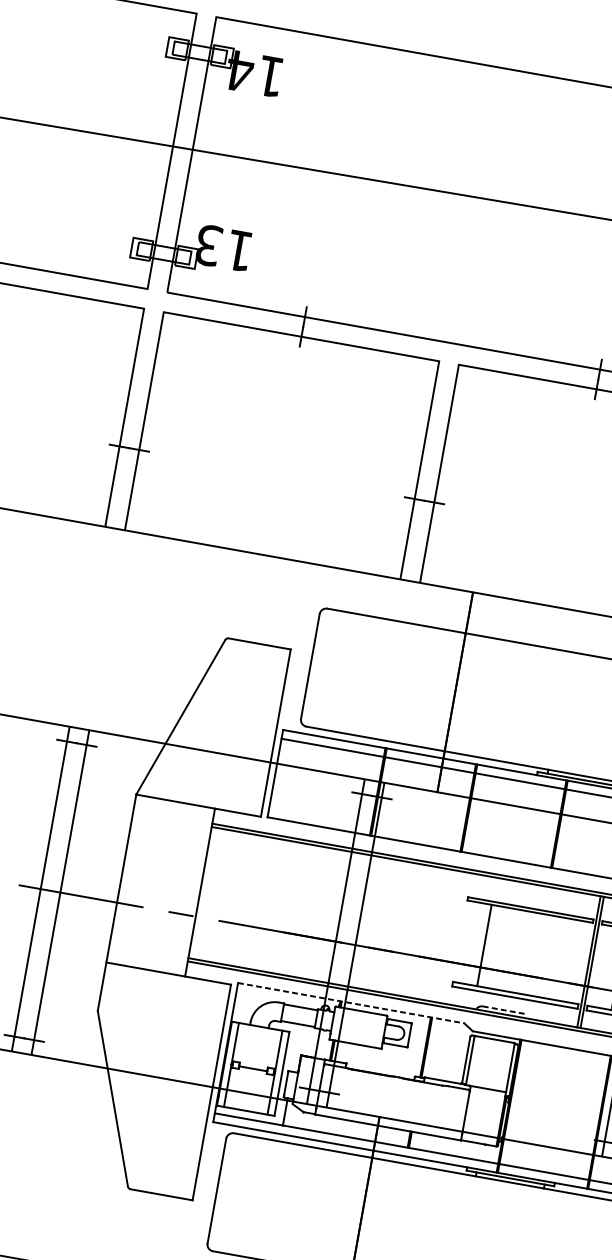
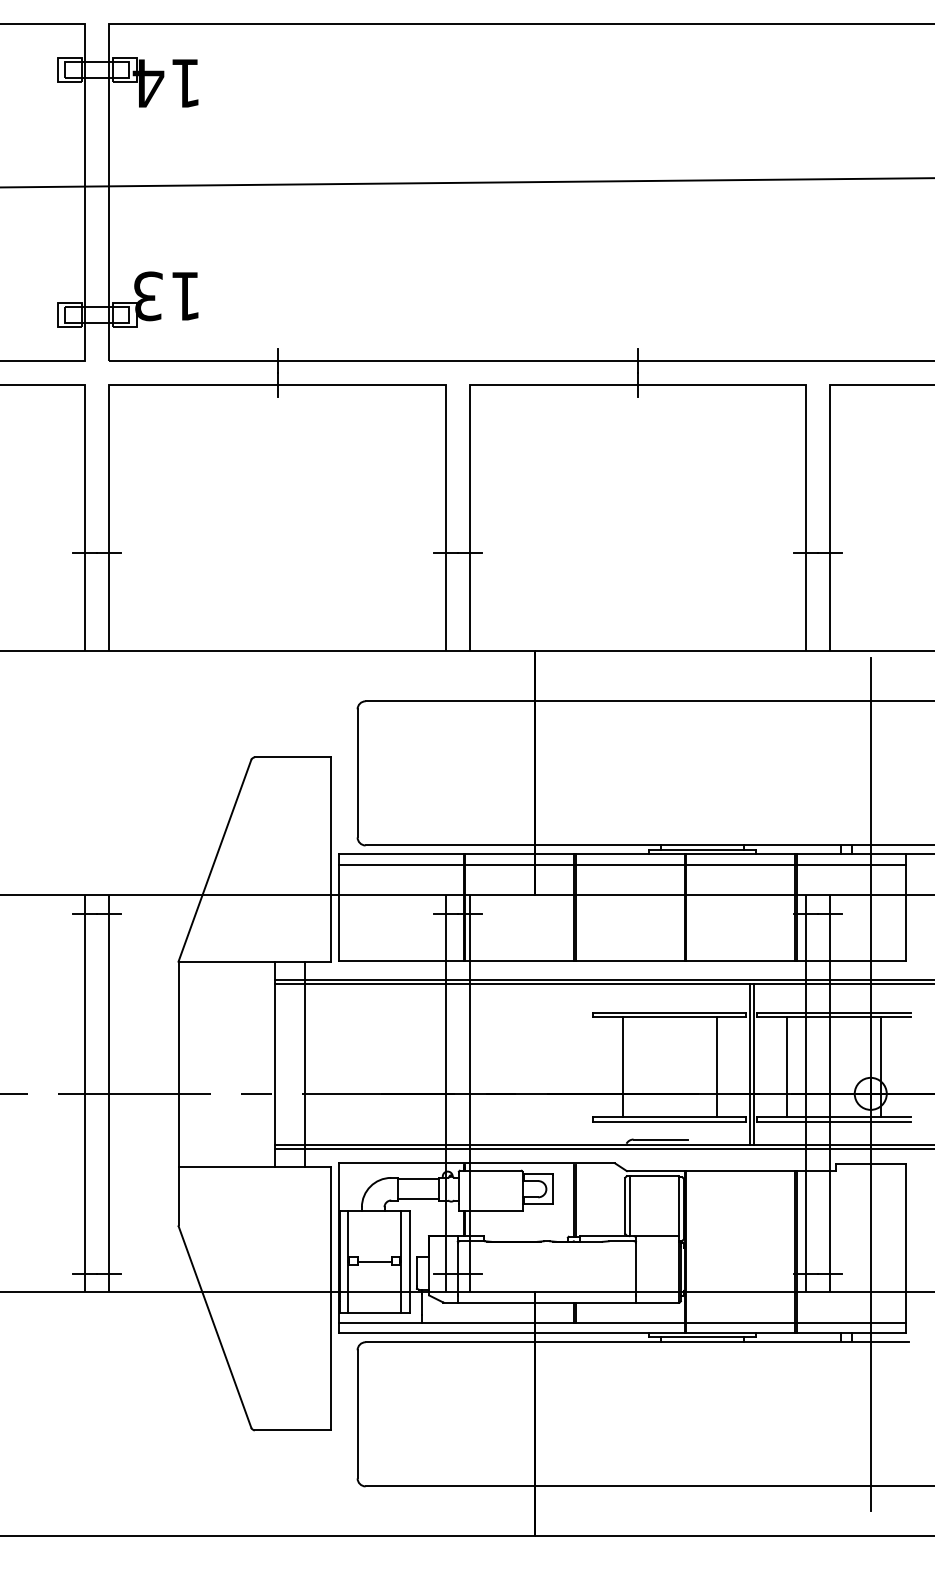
line: (225, 896) -> (305, 1063), added
line: (561, 958) -> (716, 1066), added
line: (351, 1003) -> (477, 1163), dashed -> solid
line: (505, 1010) -> (661, 1139), dashed -> solid

